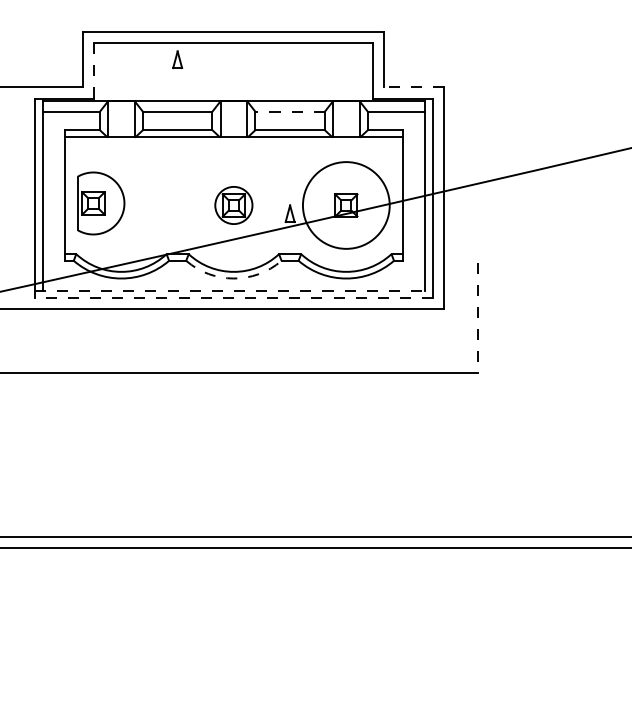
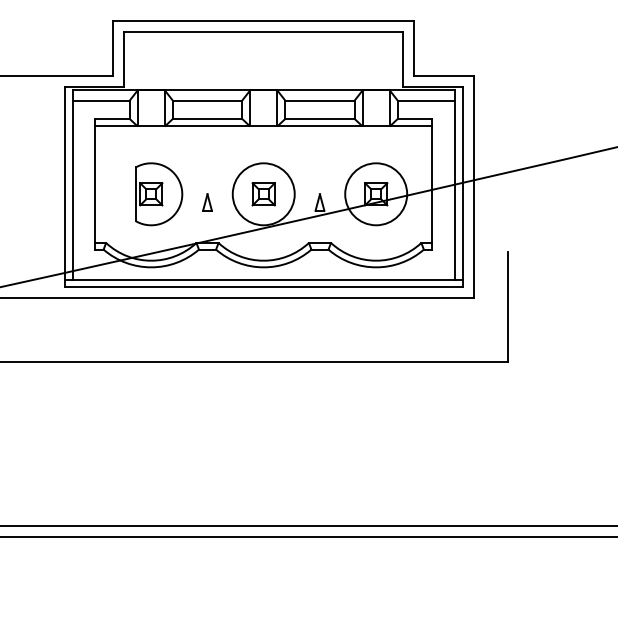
part: (177, 59) -> (207, 202), moved
line: (94, 70) -> (124, 59), dashed -> solid
line: (414, 87) -> (444, 76), dashed -> solid
line: (290, 111) -> (320, 100), dashed -> solid
part: (101, 203) -> (159, 194), moved
circle: (233, 205) -> (263, 194), size x1.67
circle: (346, 205) -> (376, 194), size x0.71
arc: (233, 278) -> (263, 267), dashed -> solid
line: (234, 291) -> (264, 280), dashed -> solid
line: (233, 297) -> (263, 286), dashed -> solid
line: (477, 318) -> (507, 307), dashed -> solid

